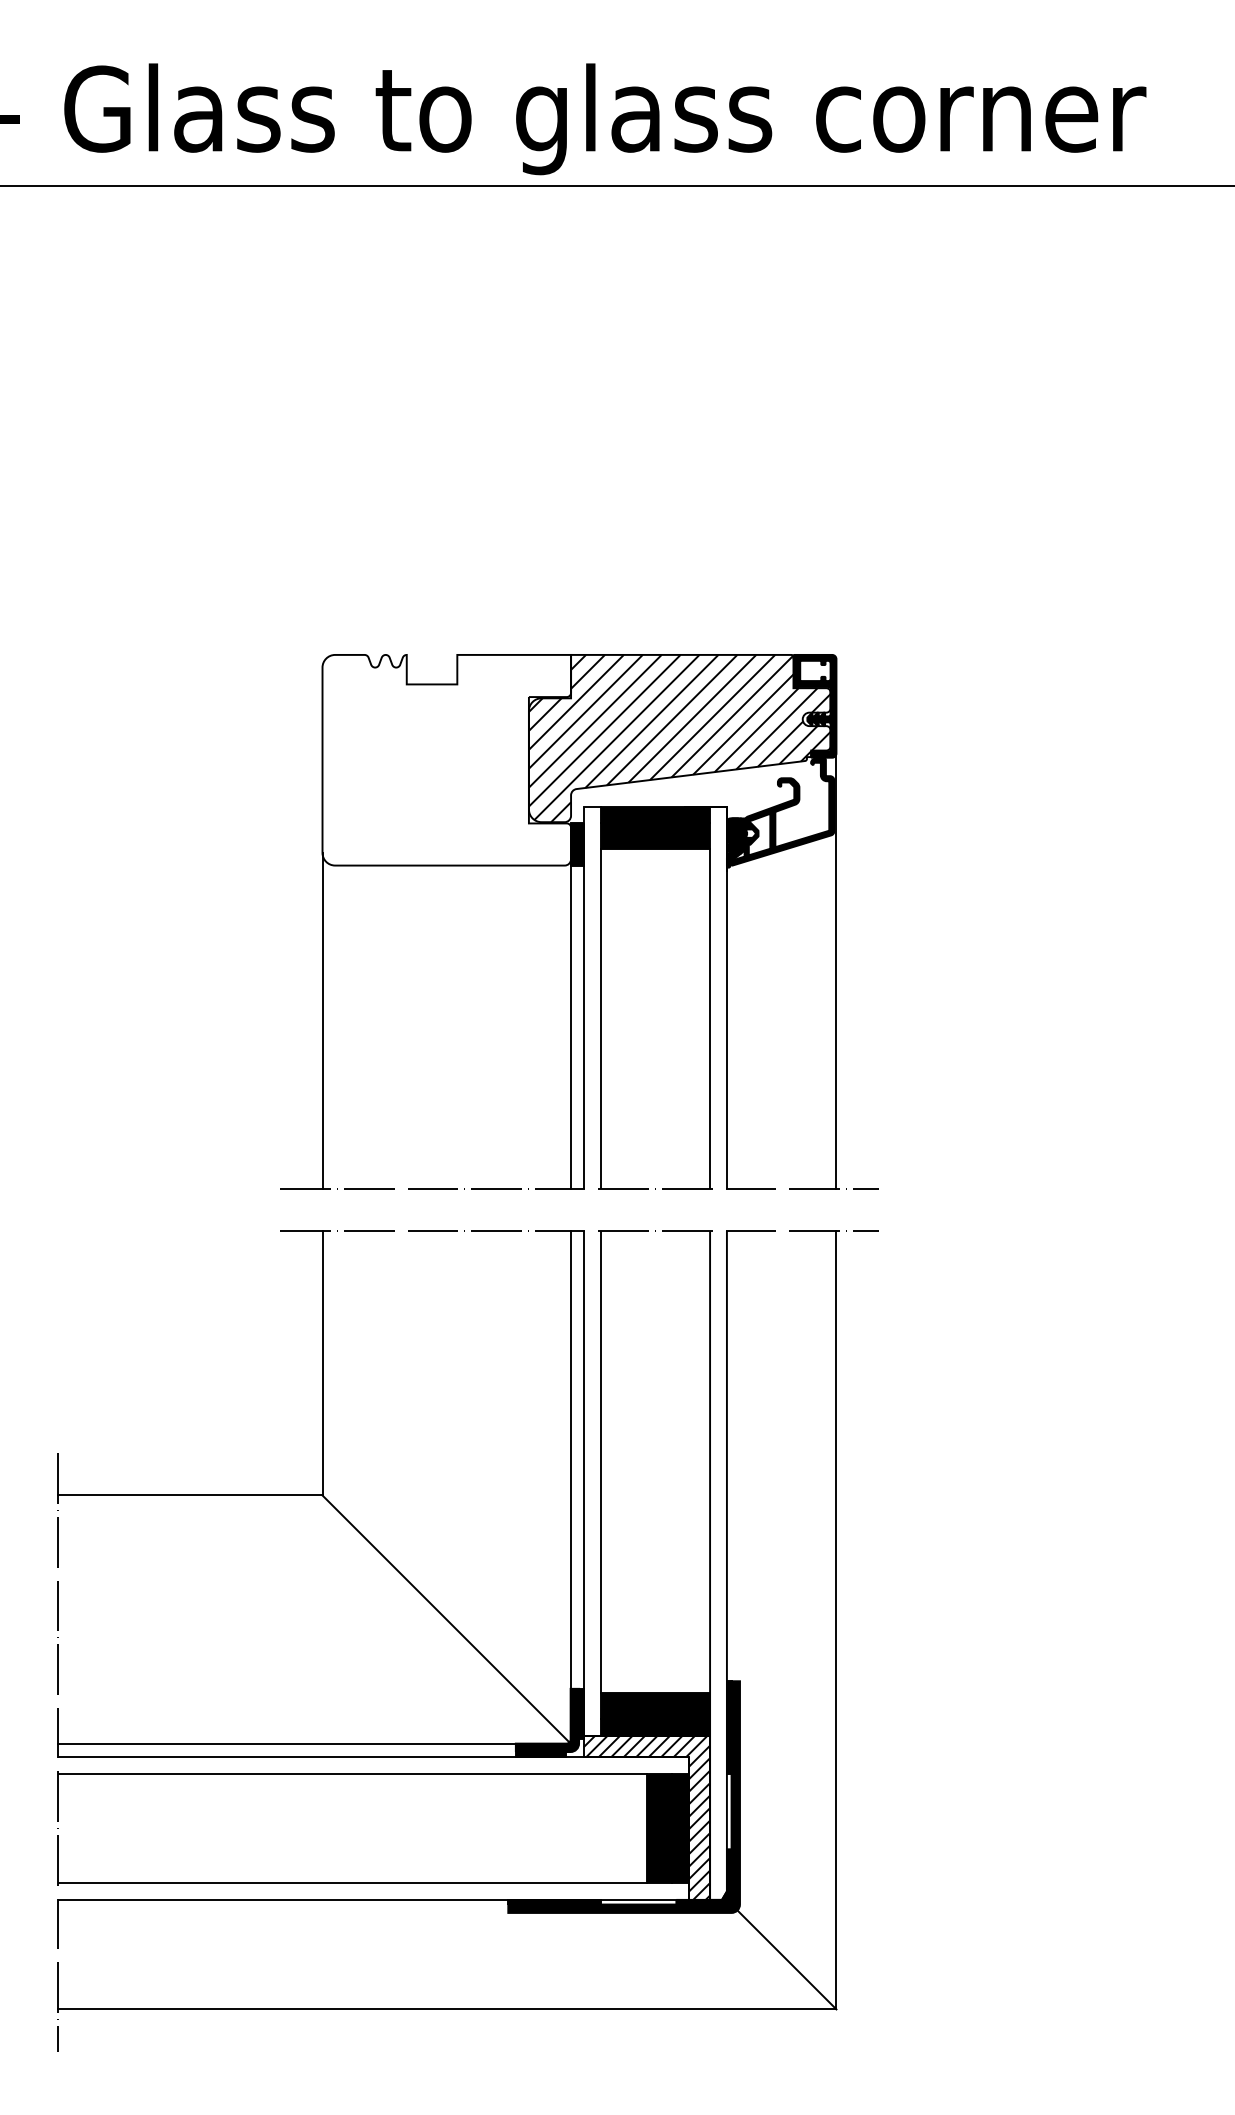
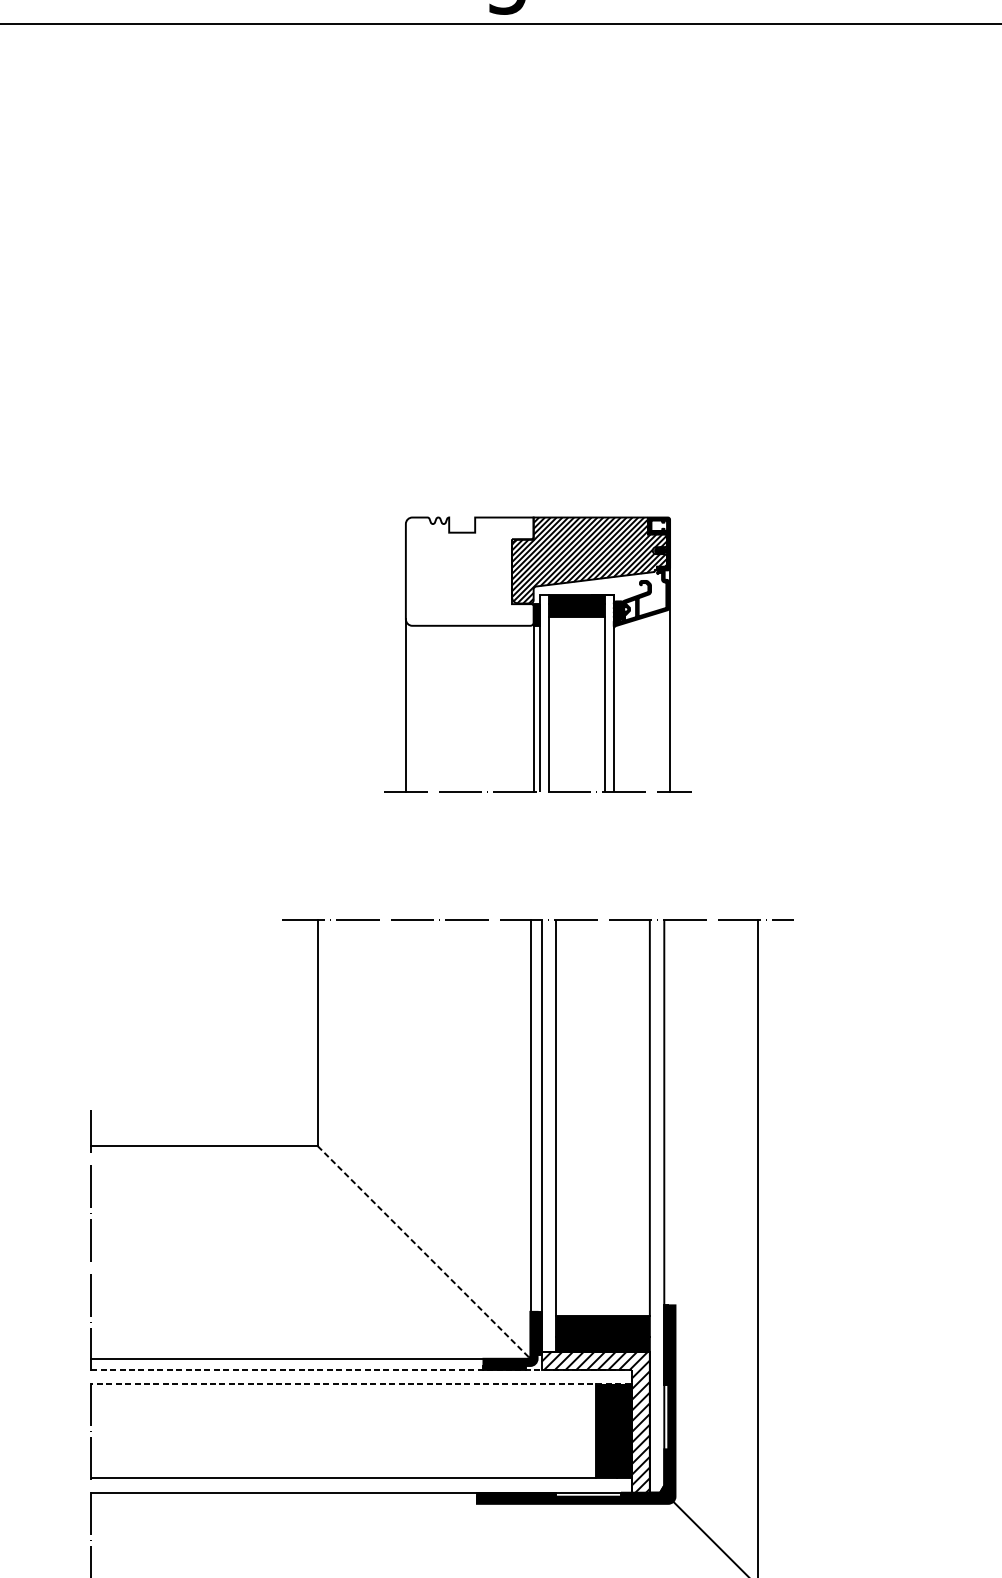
part: (579, 921) -> (537, 654), size x0.6
line: (446, 1619) -> (424, 1252), solid -> dashed
line: (689, 1765) -> (632, 1377), solid -> dashed

